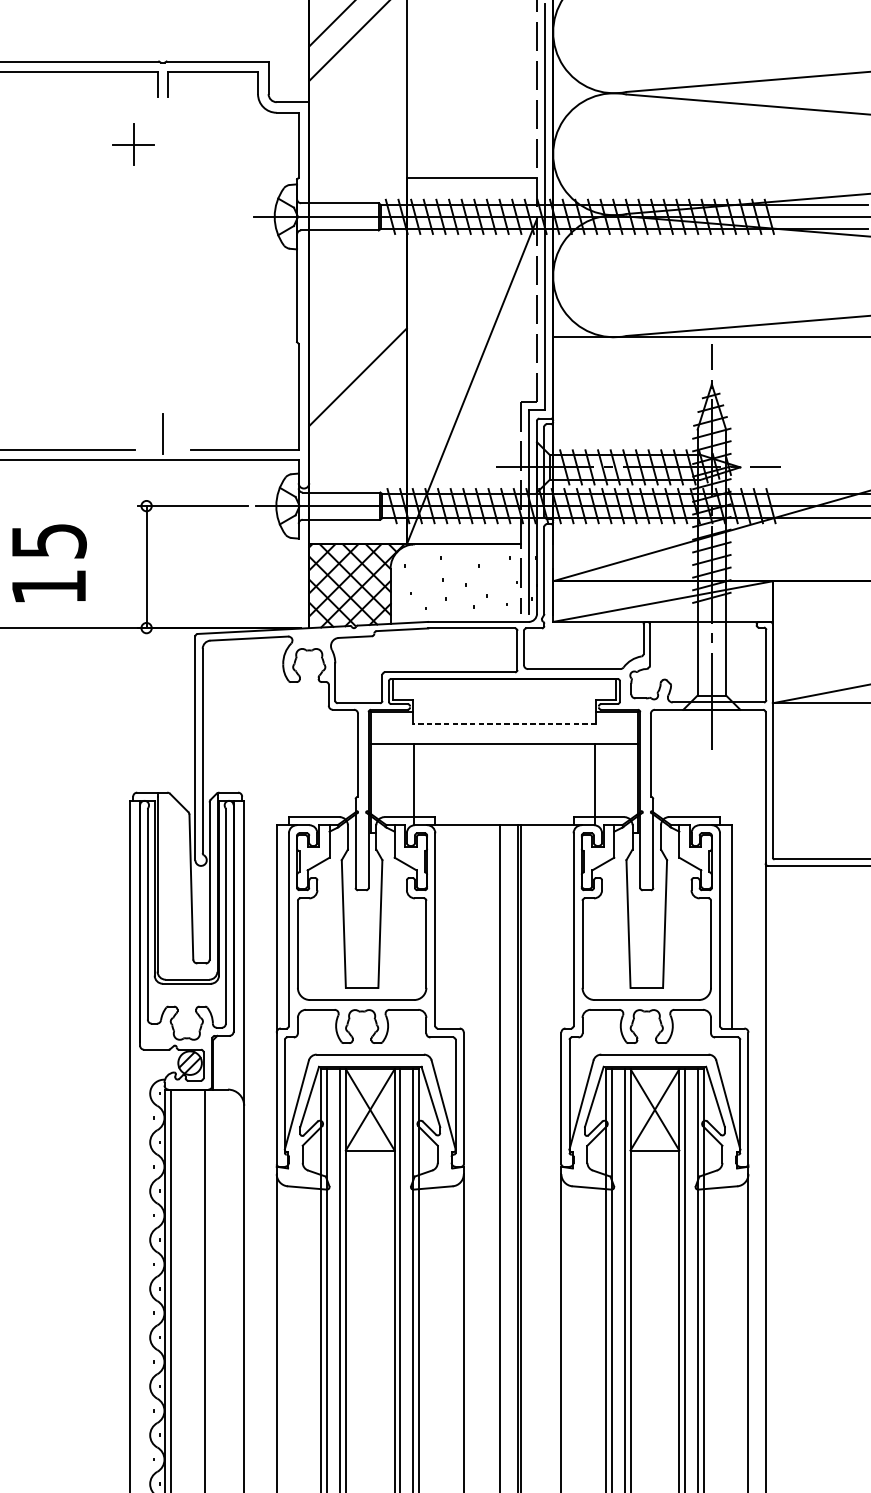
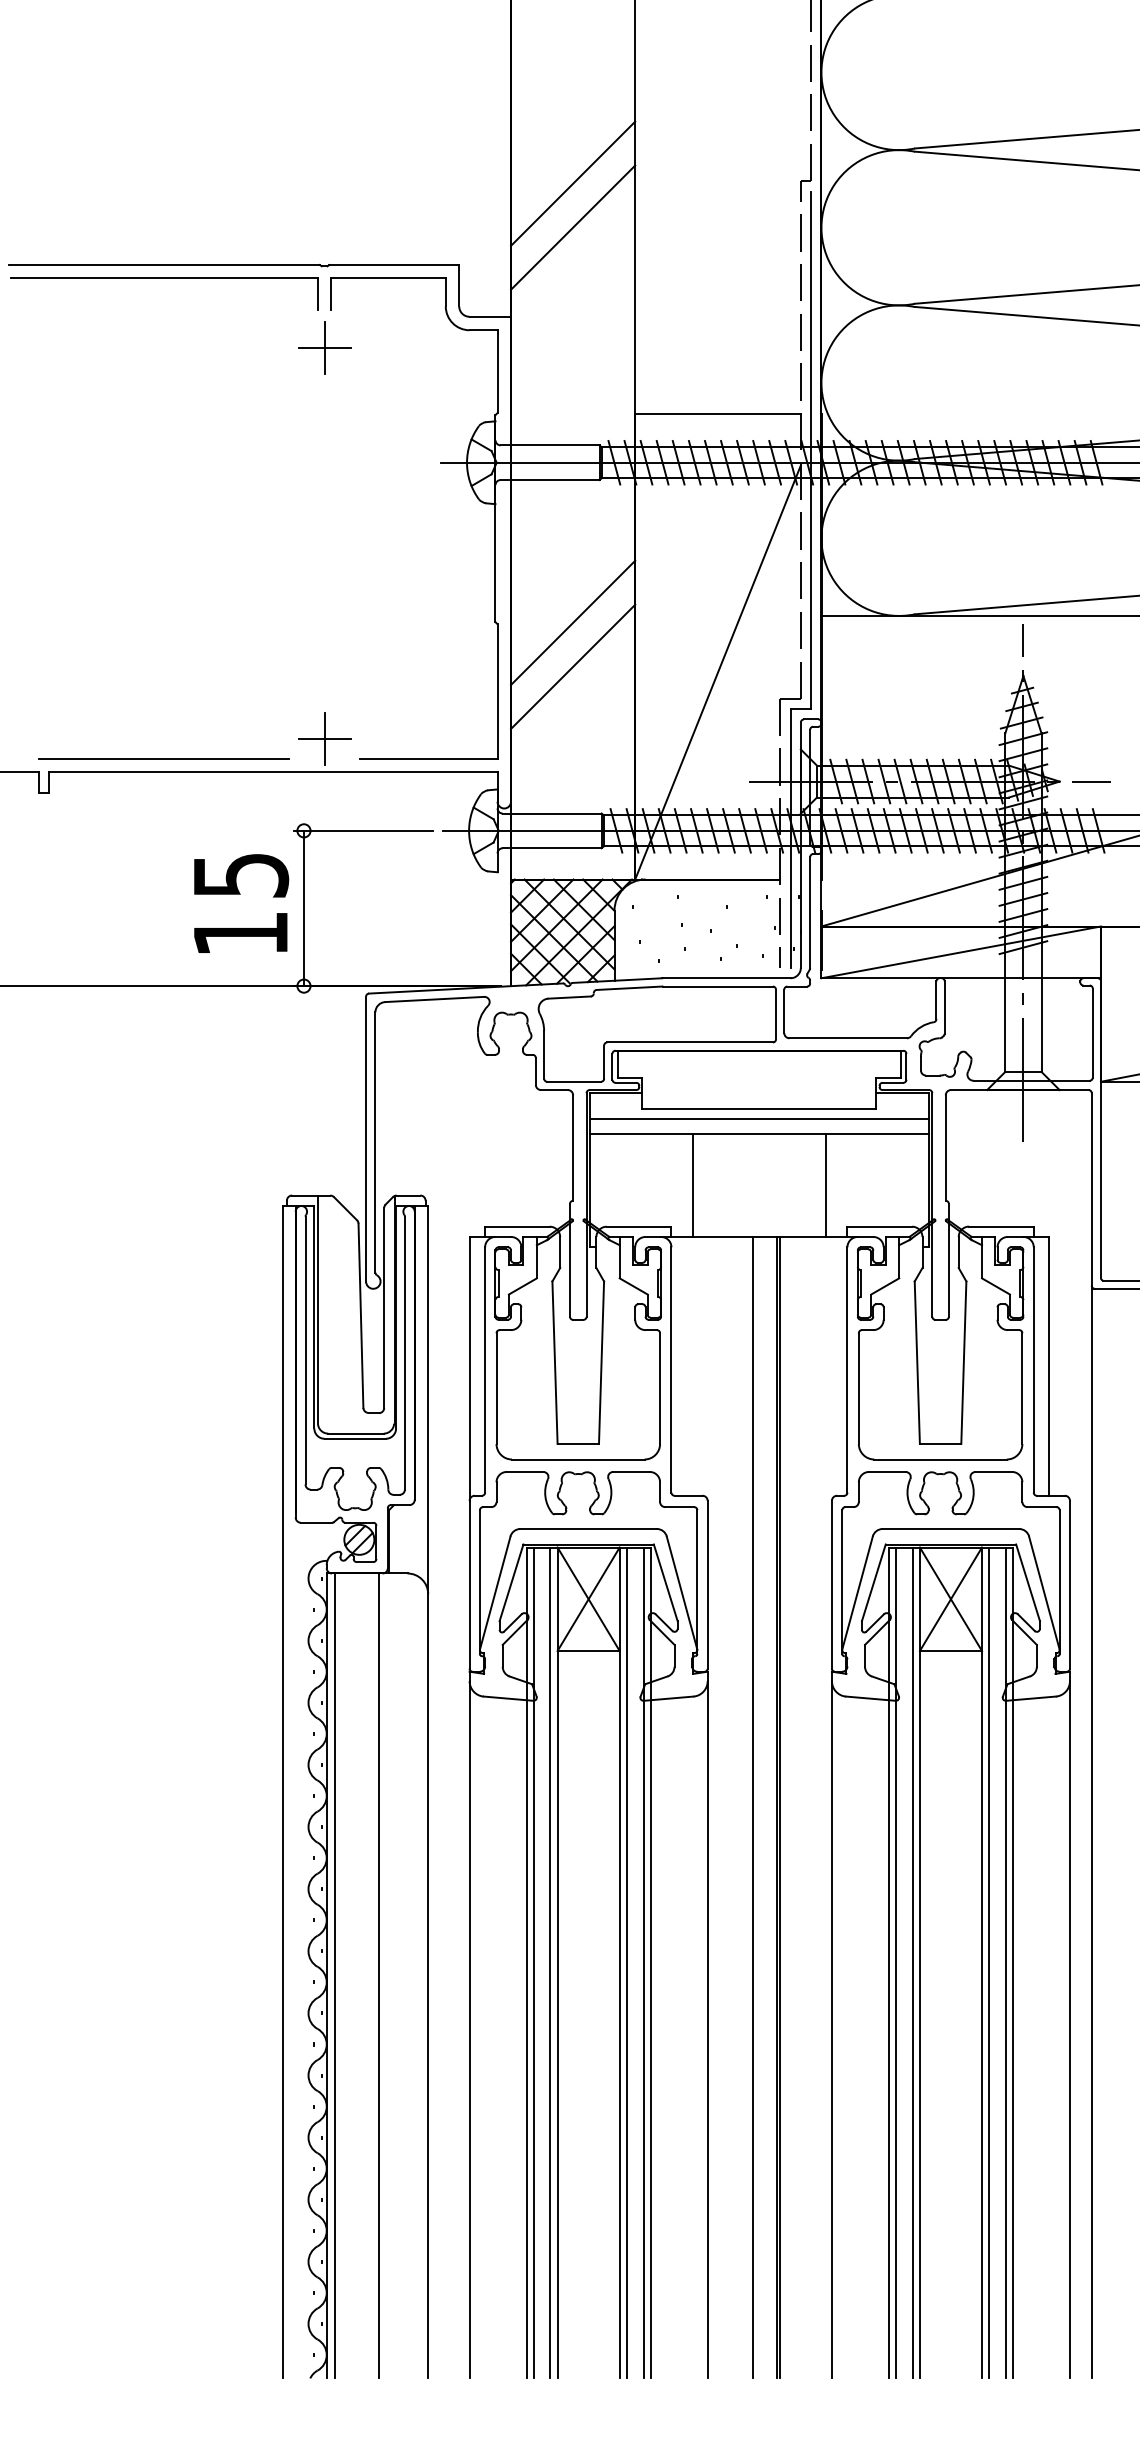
part: (133, 144) -> (324, 347), moved
line: (358, 342) -> (573, 622), added
line: (162, 434) -> (324, 739), added
text: (49, 563) -> (241, 903), moved
line: (504, 724) -> (759, 1108), dashed -> solid
line: (504, 732) -> (759, 1119), added
line: (414, 783) -> (693, 1184), moved
line: (594, 783) -> (825, 1184), moved

